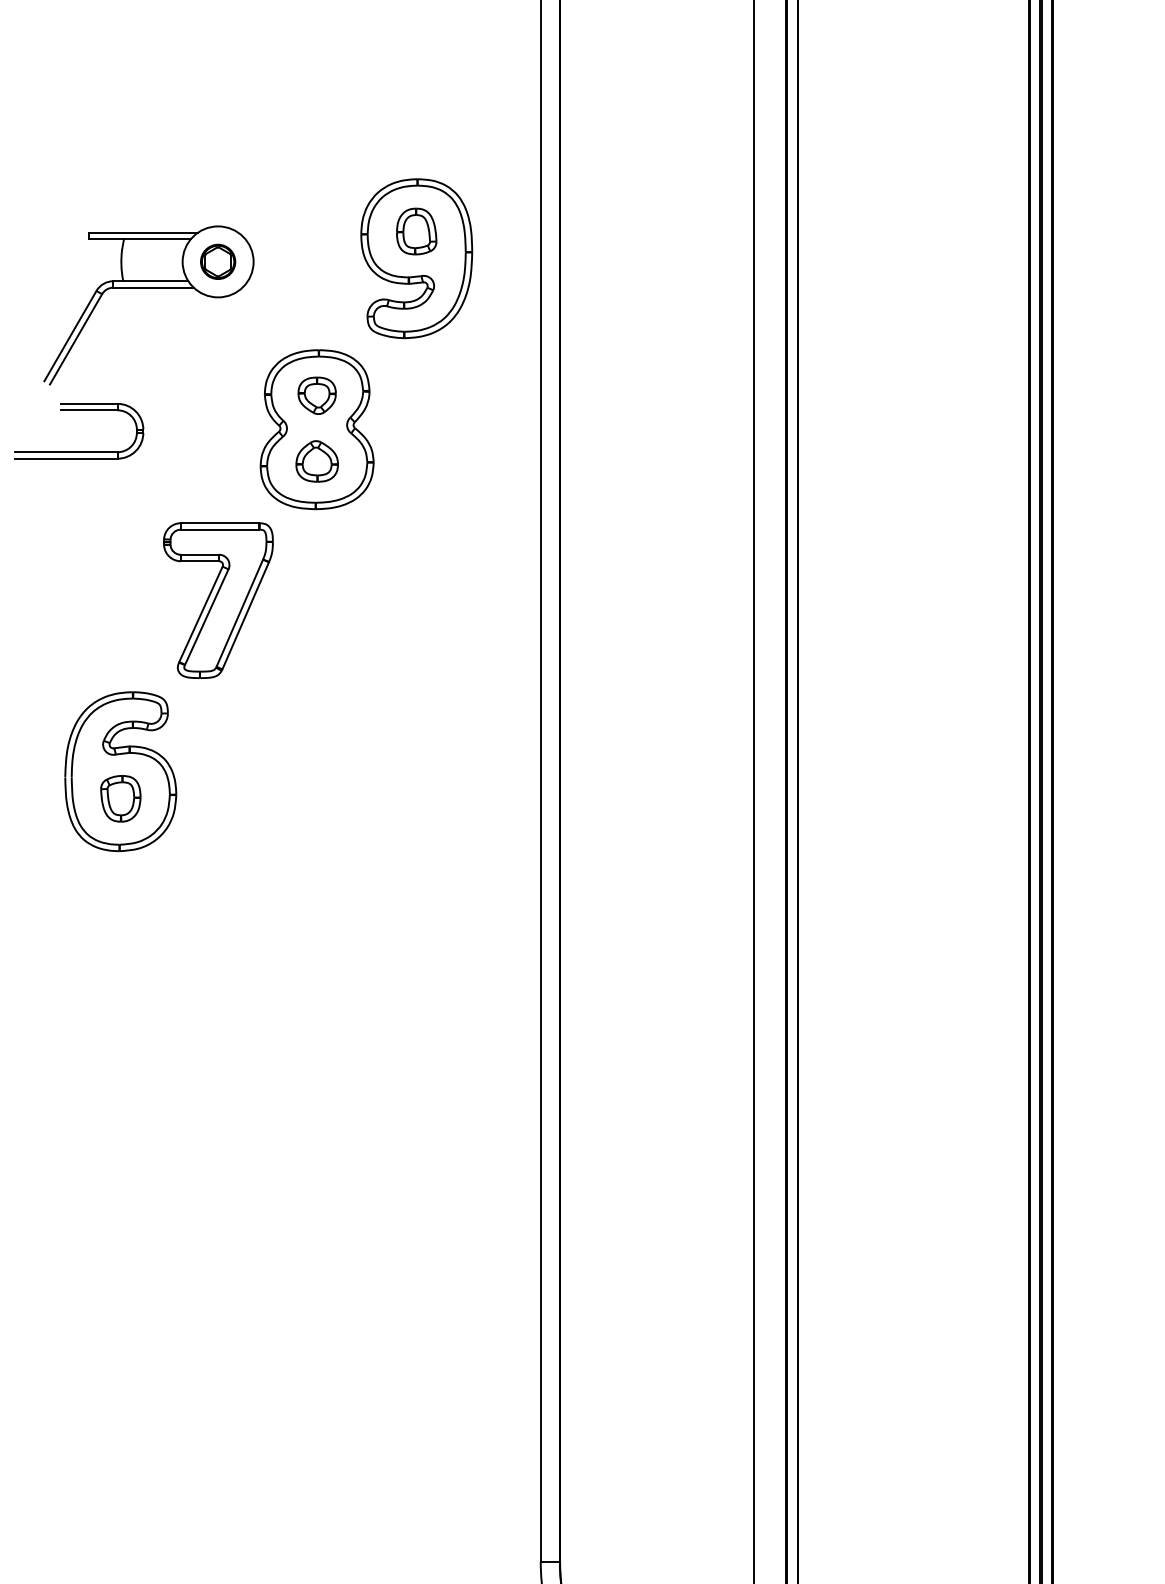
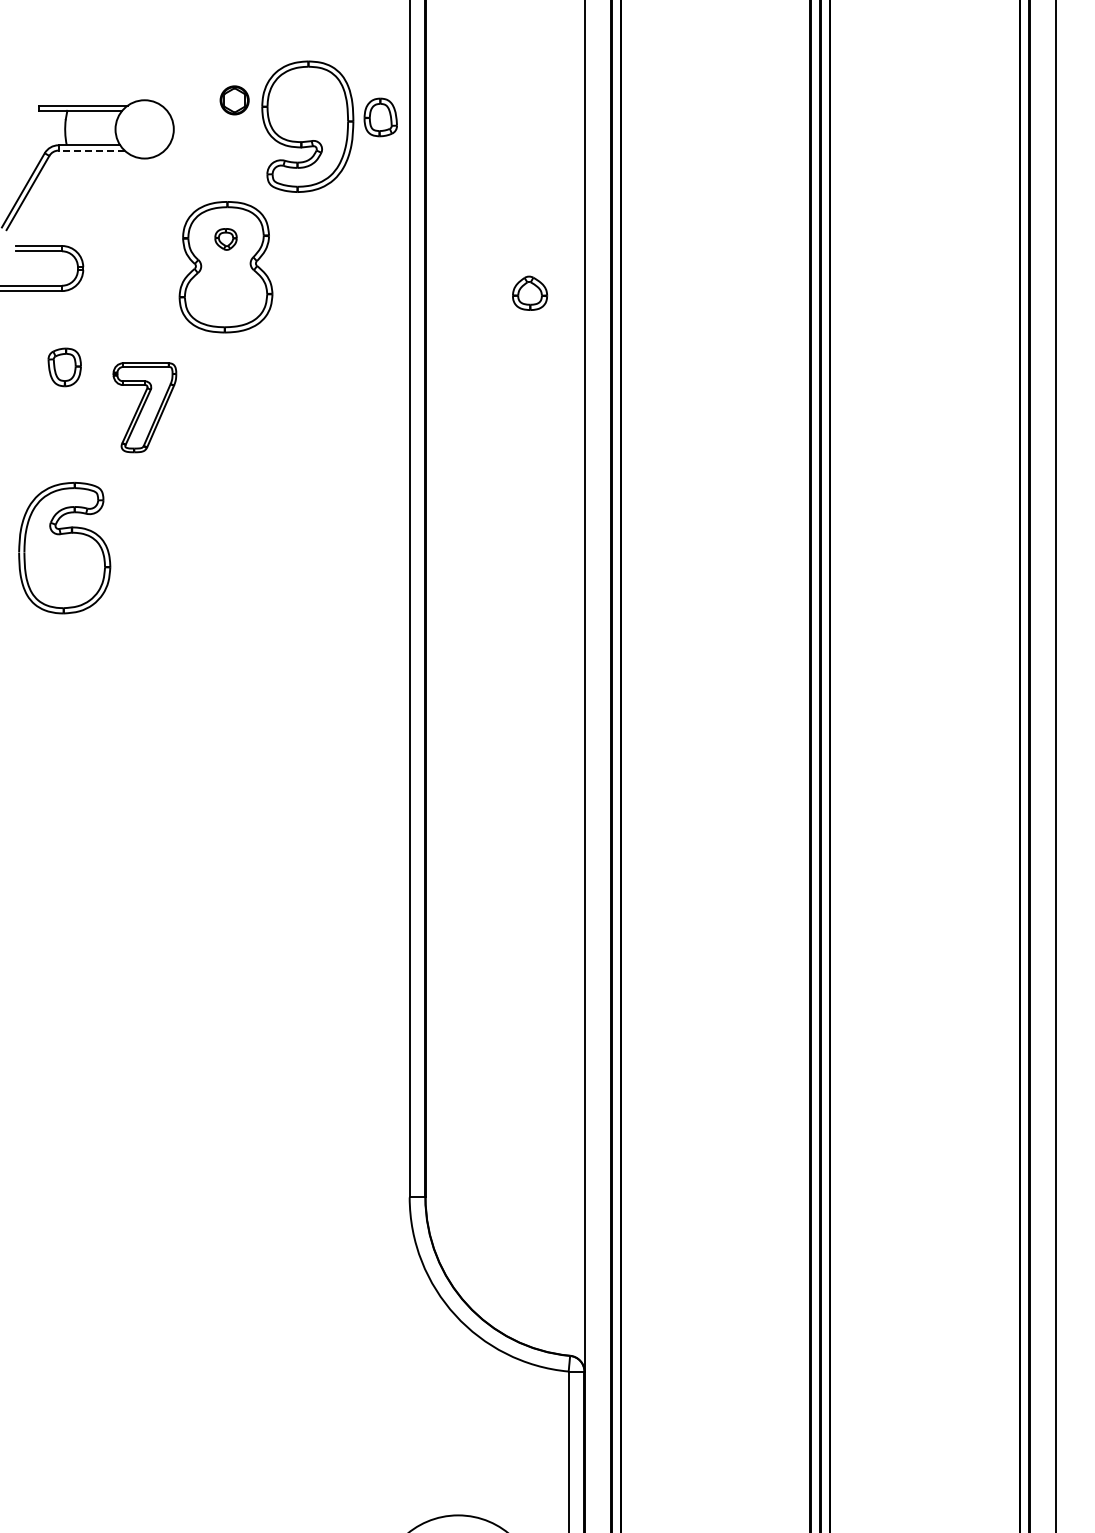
part: (416, 231) -> (380, 117), moved
part: (217, 262) -> (234, 100), moved
line: (153, 287) -> (91, 150), solid -> dashed
part: (316, 395) -> (225, 239), size x0.7
part: (317, 460) -> (530, 292), moved
part: (217, 600) -> (144, 407), size x0.7
part: (120, 798) -> (64, 367), moved

